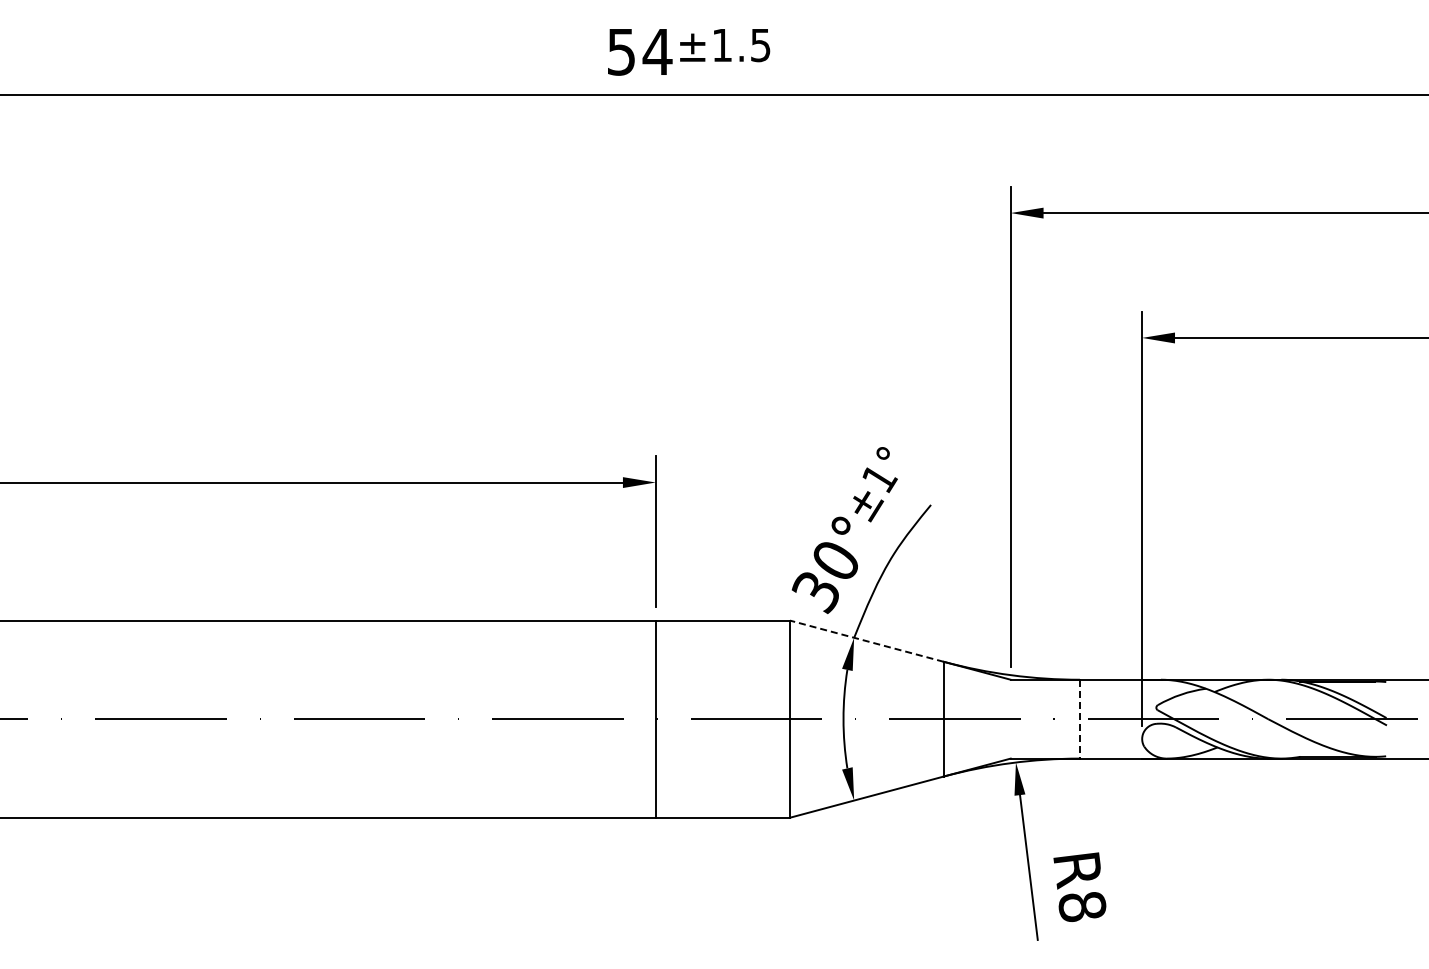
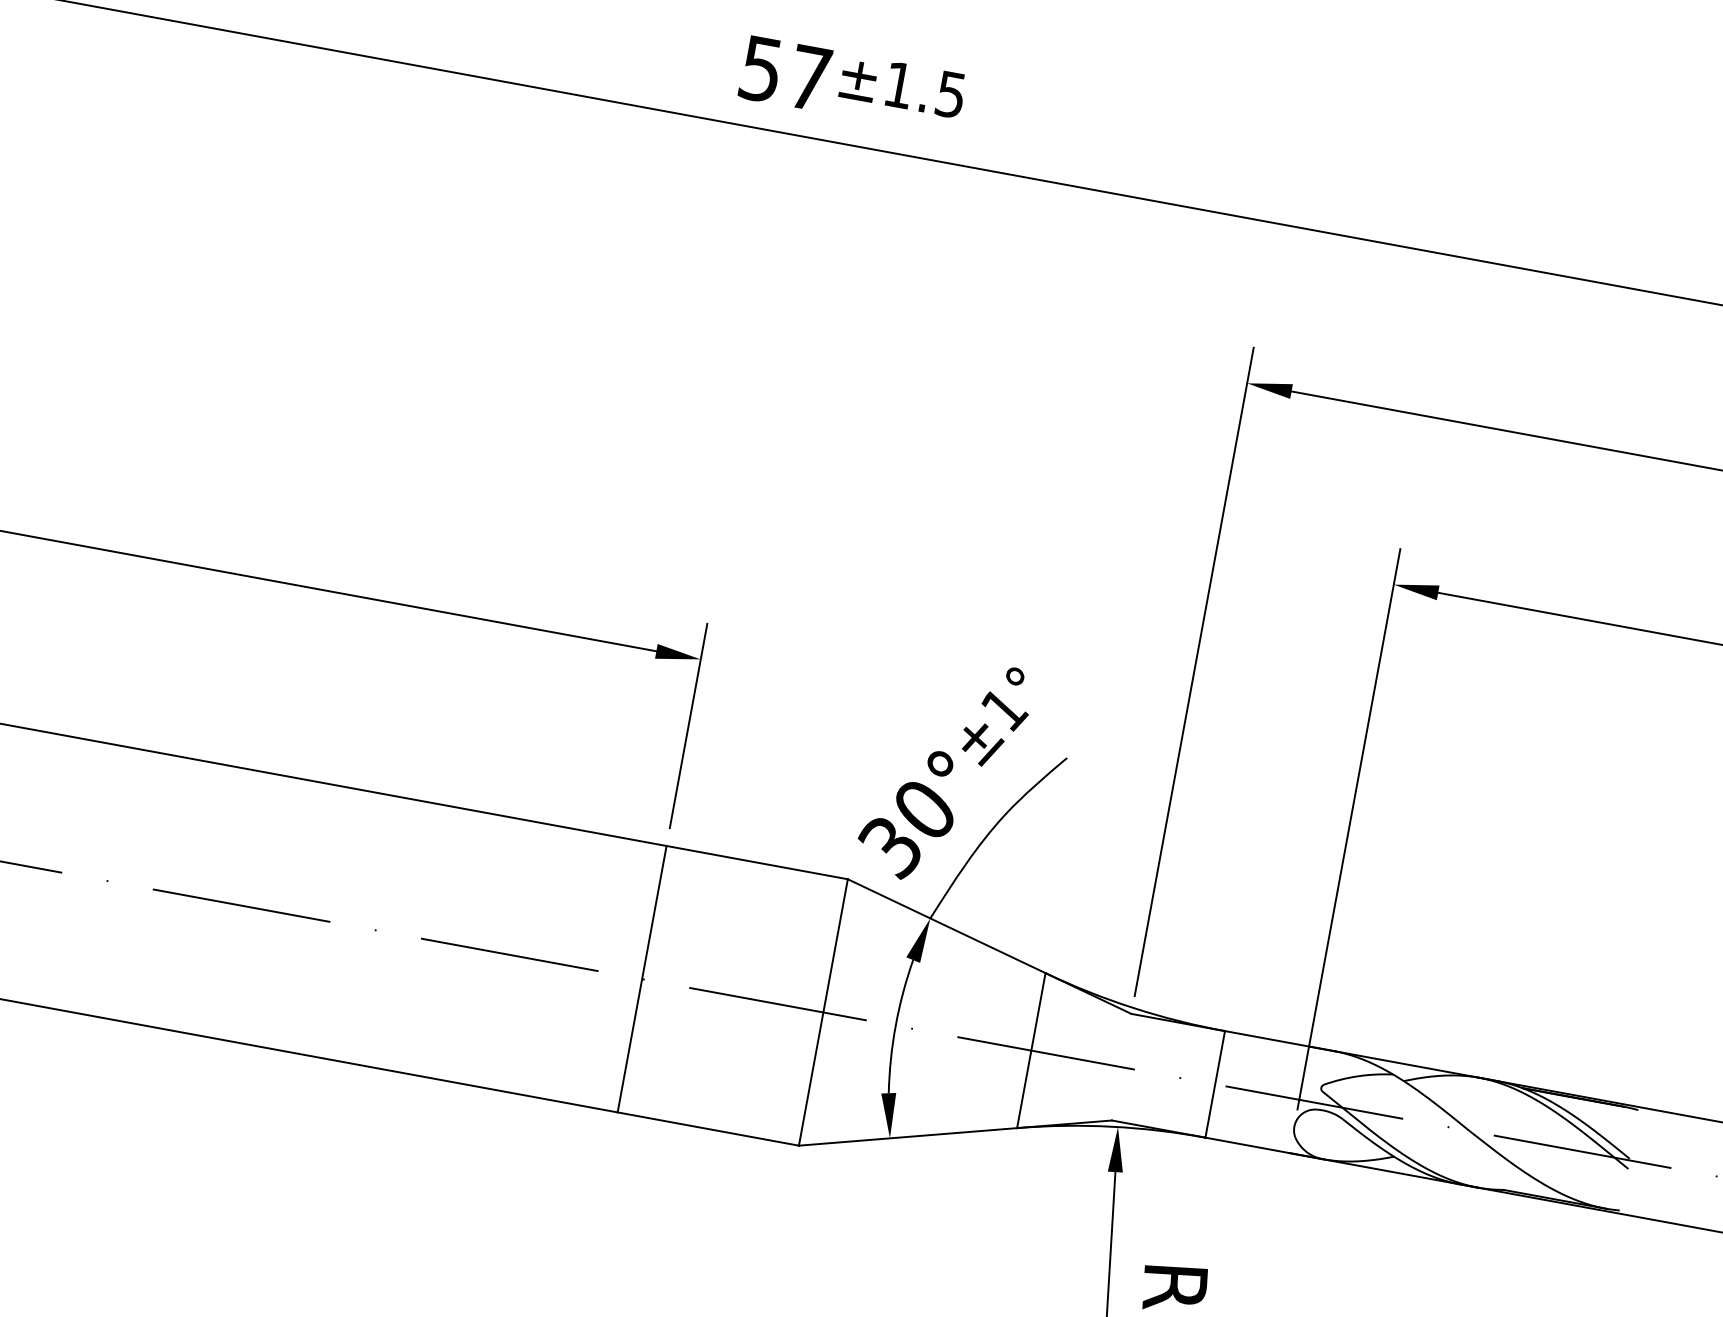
text: (657, 51) -> (809, 77), 54 -> 57
line: (866, 641) -> (946, 926), dashed -> solid
line: (1079, 719) -> (1214, 1084), dashed -> solid

